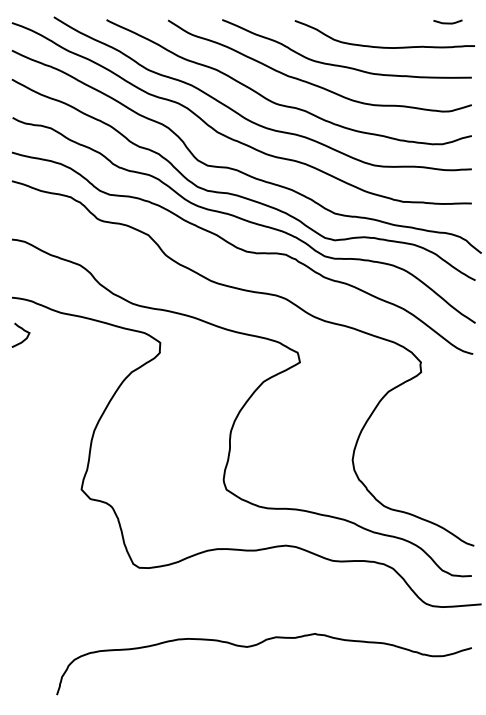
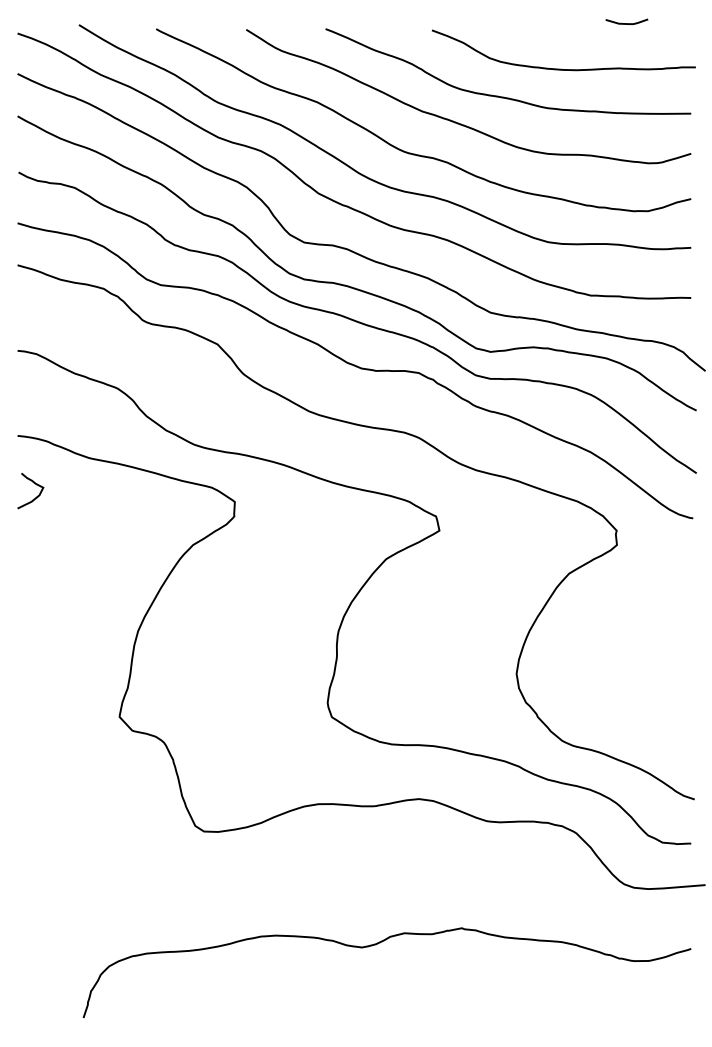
curve: (447, 22) -> (626, 22), moved

